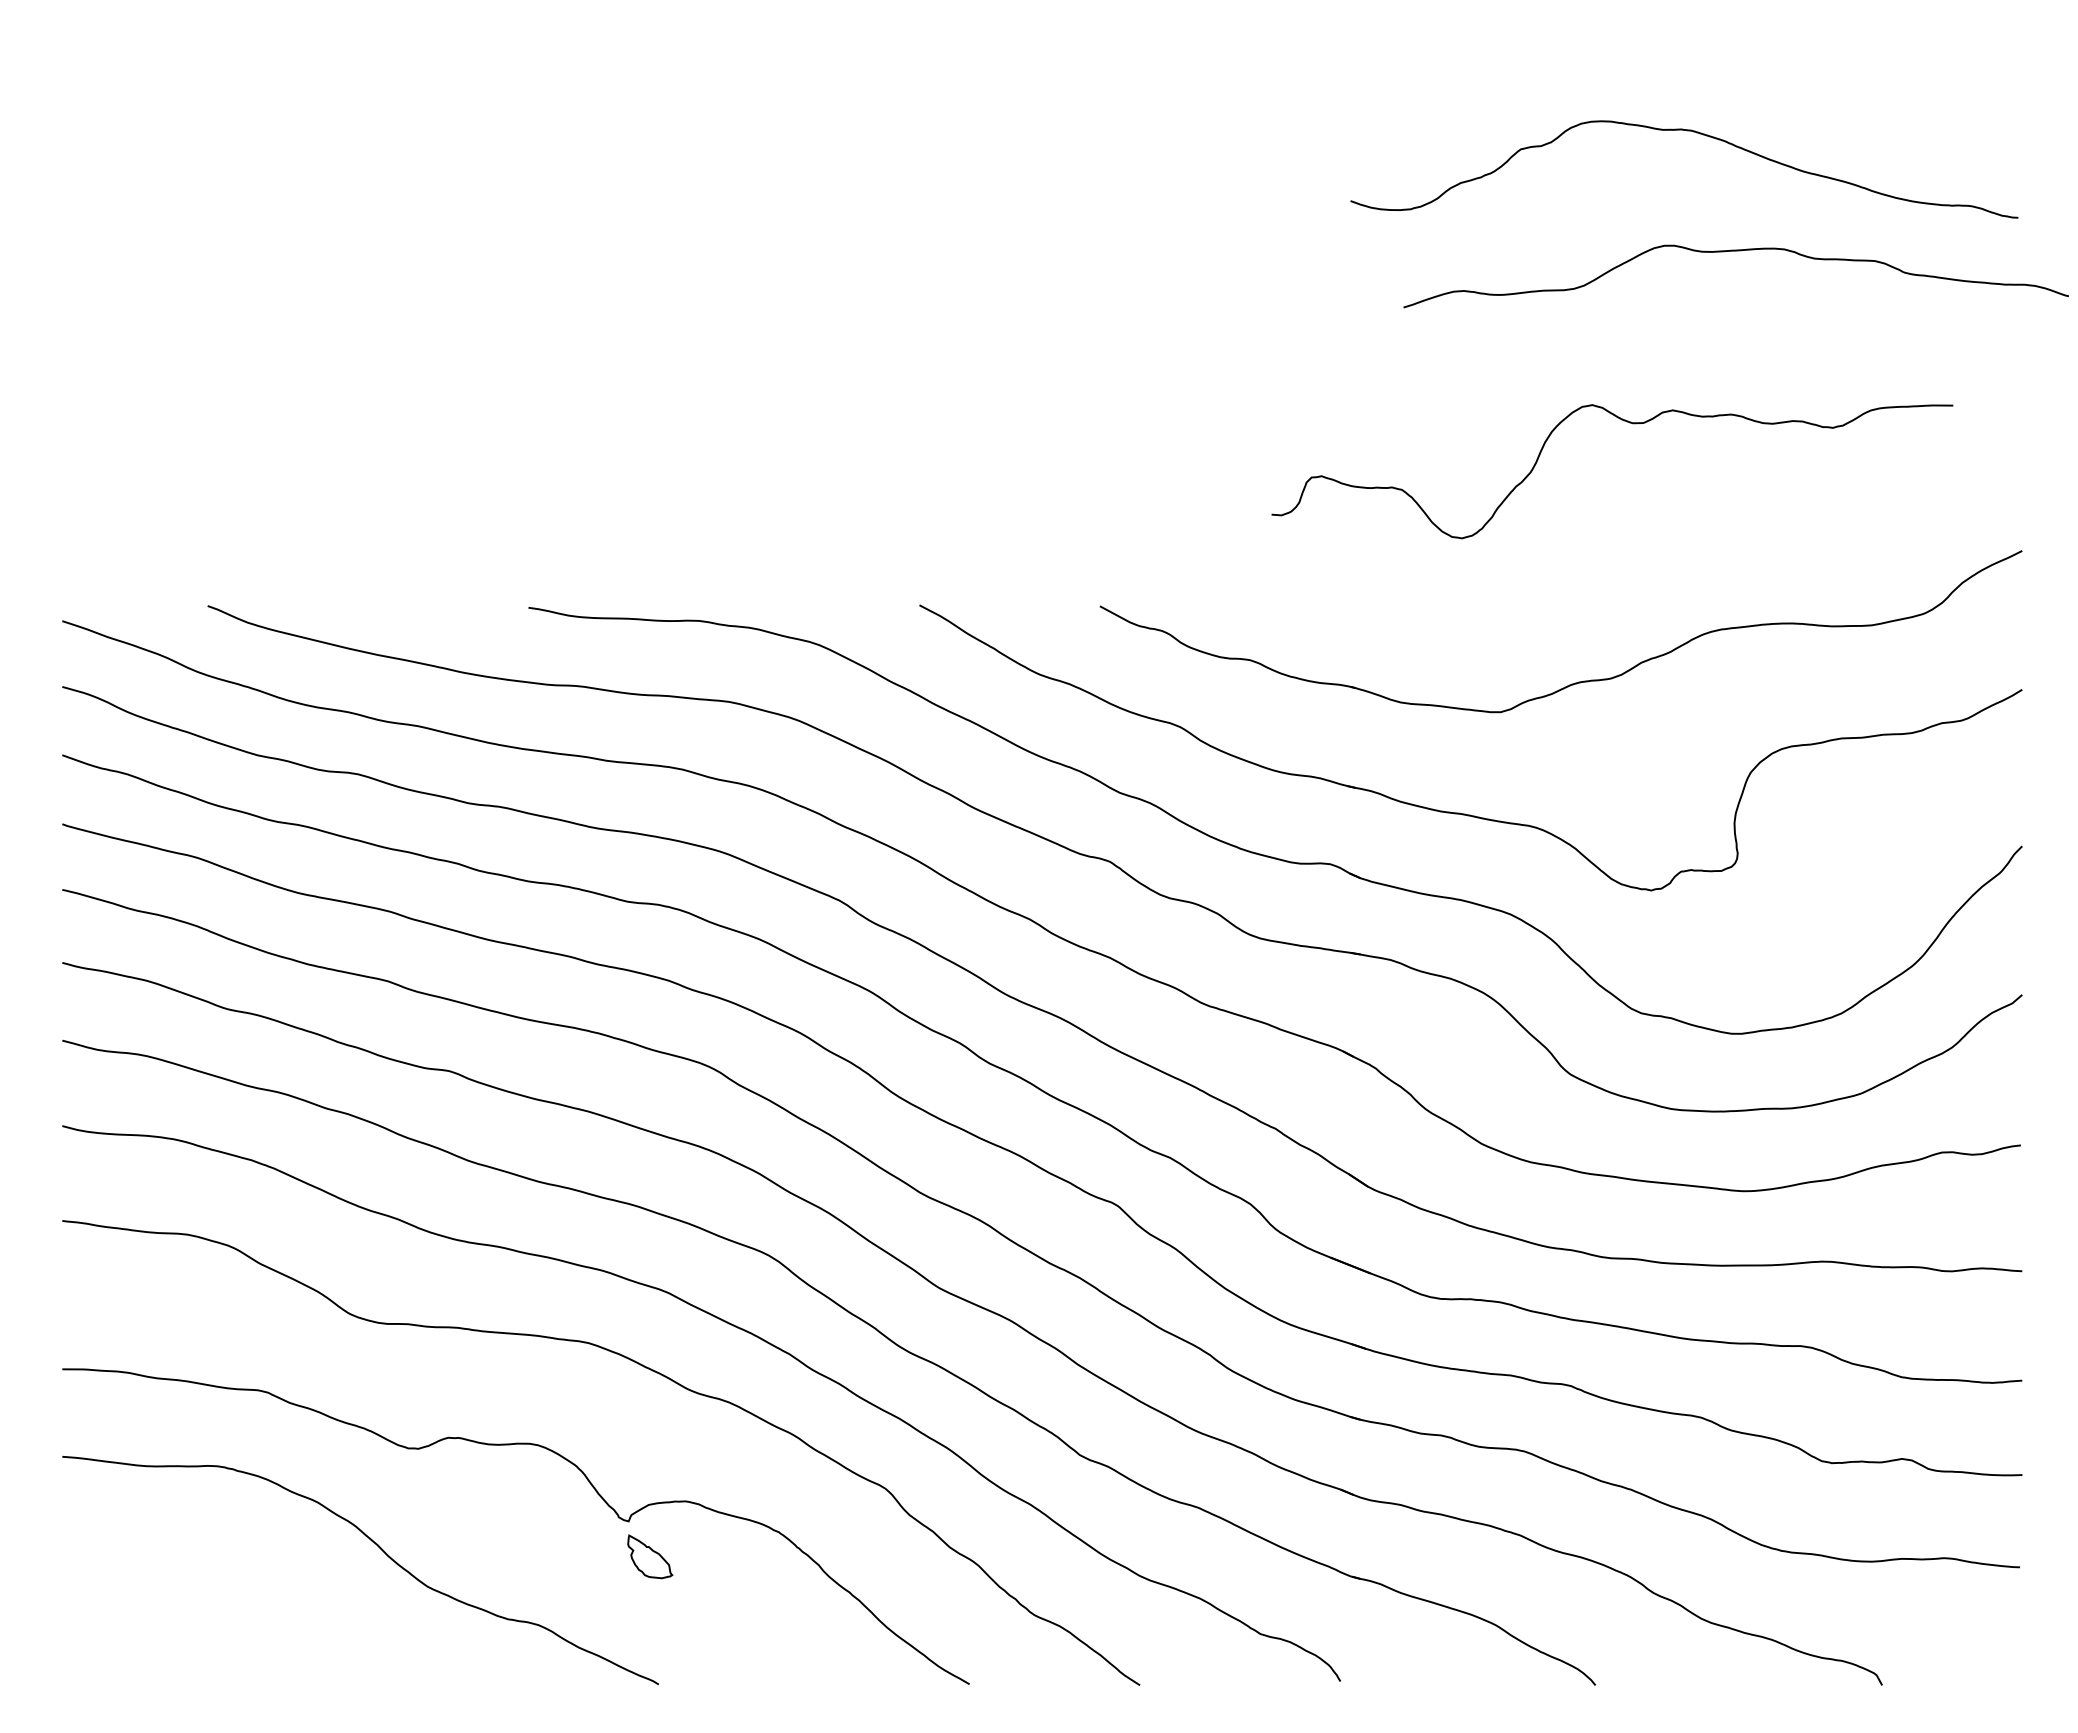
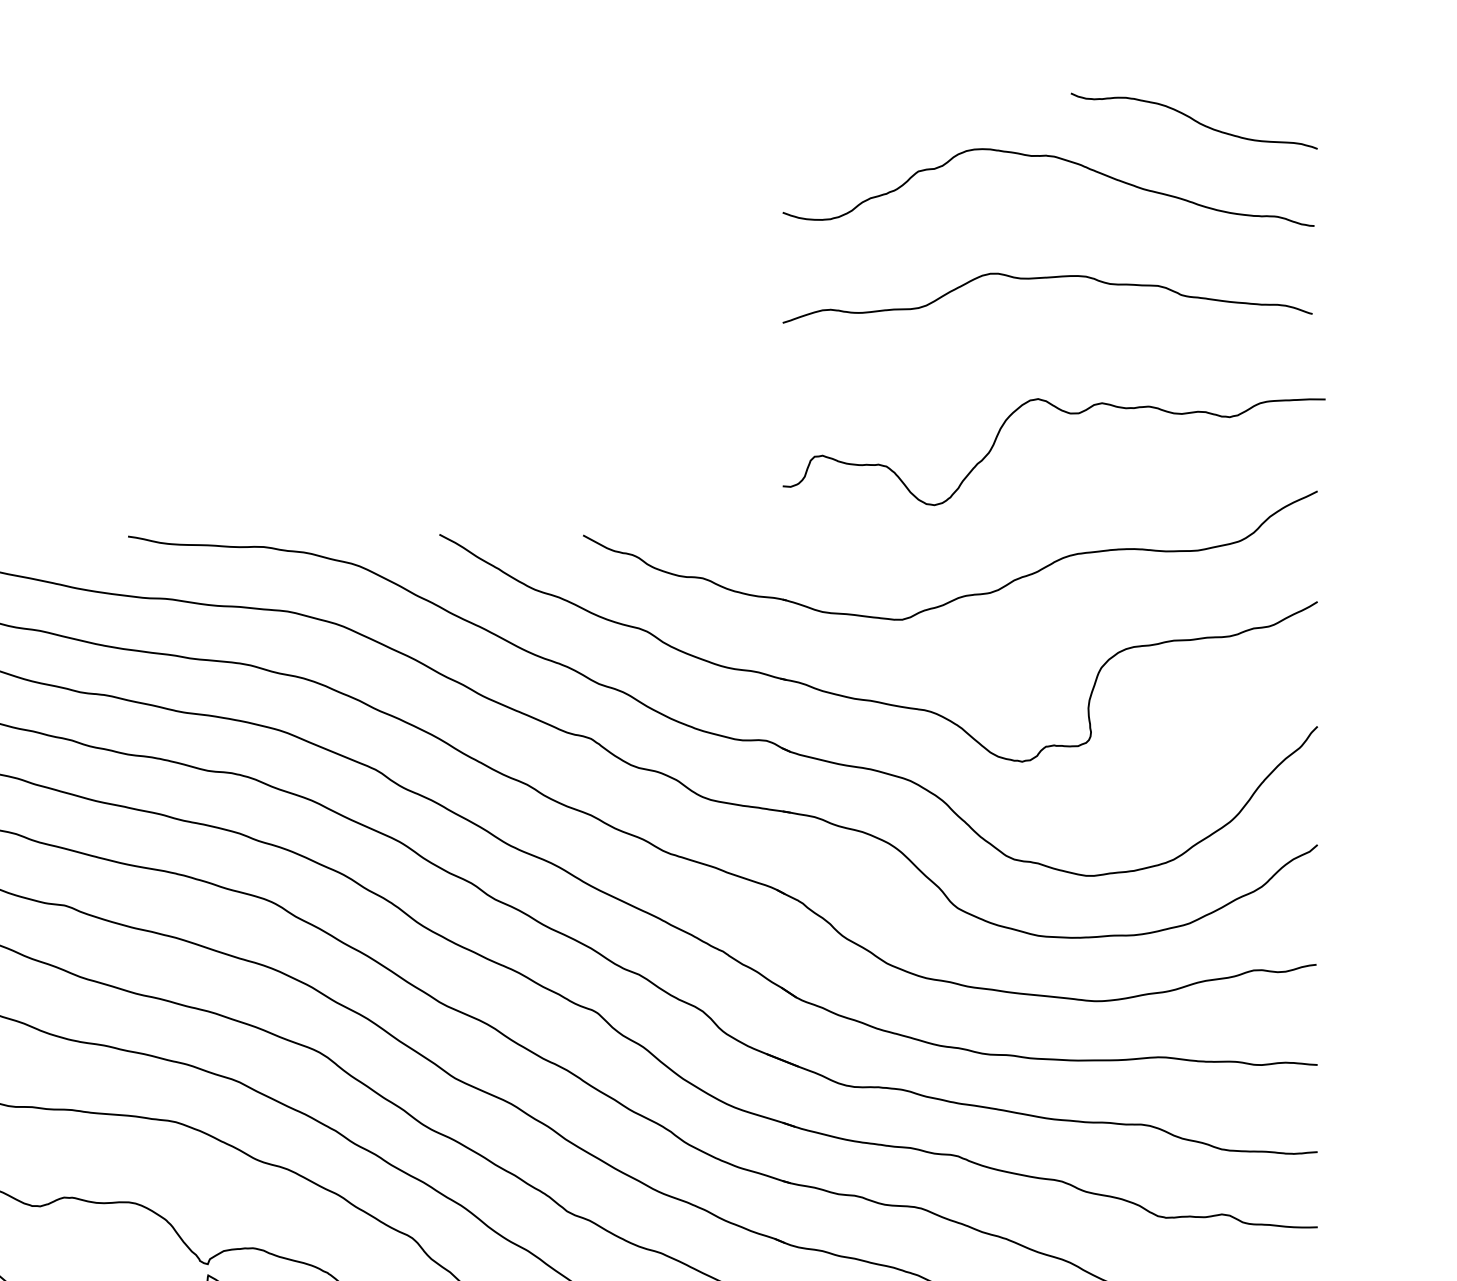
curve: (1867, 85) -> (1194, 120), added
curve: (1735, 251) -> (1047, 278), moved
curve: (1629, 423) -> (1067, 413), moved

